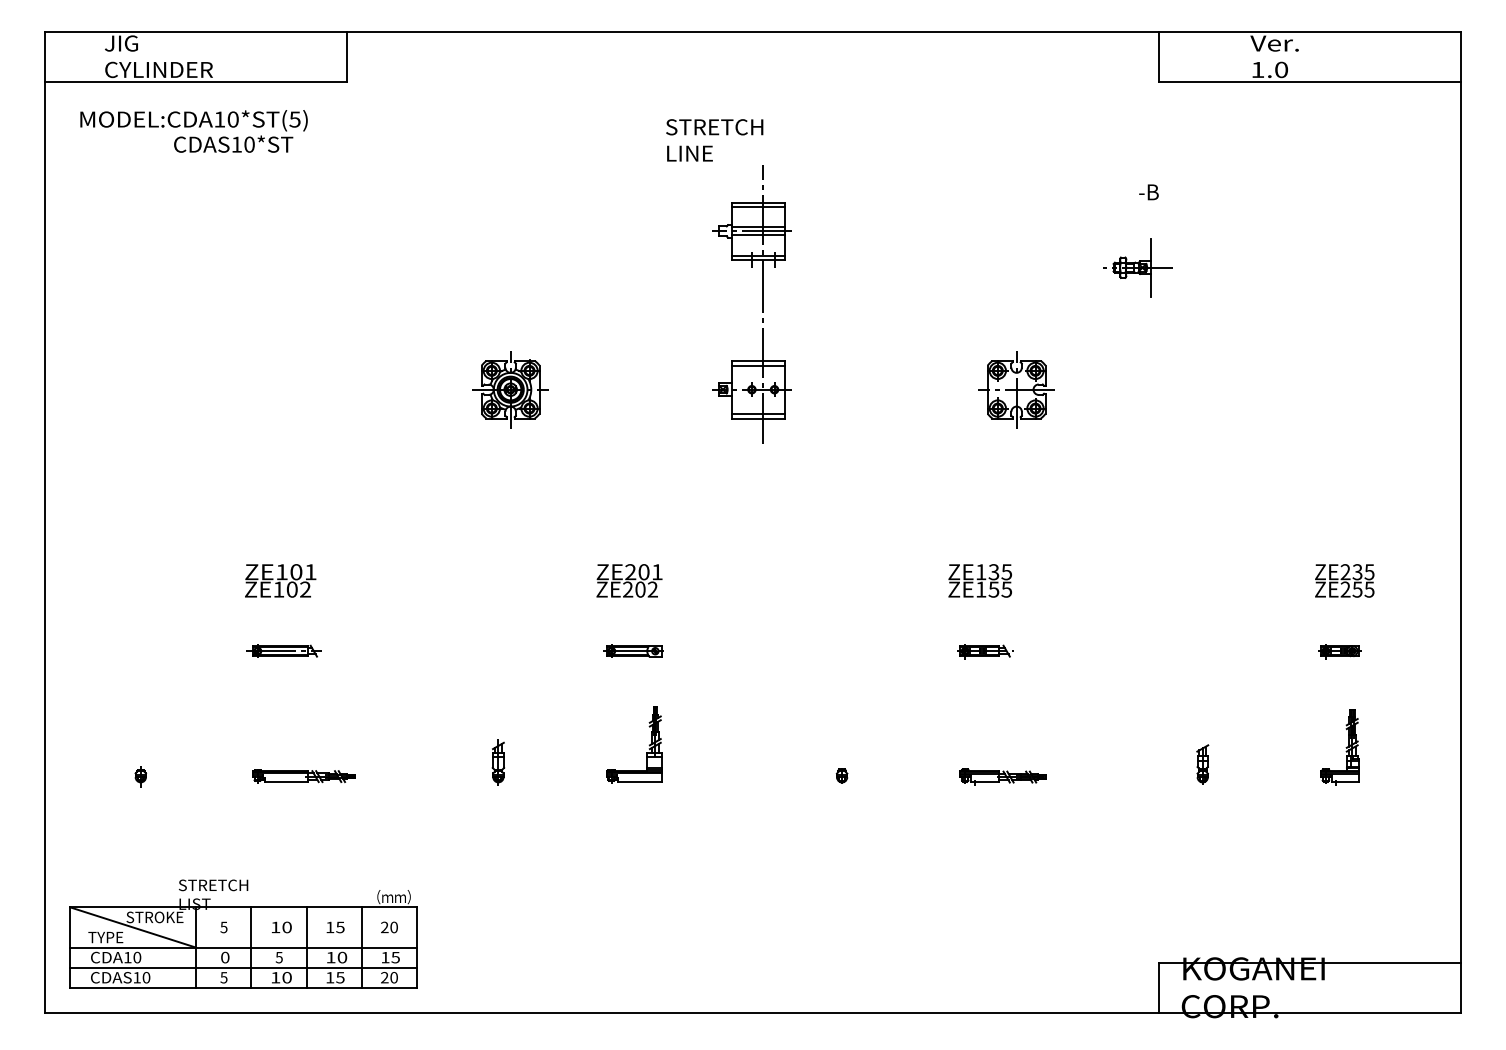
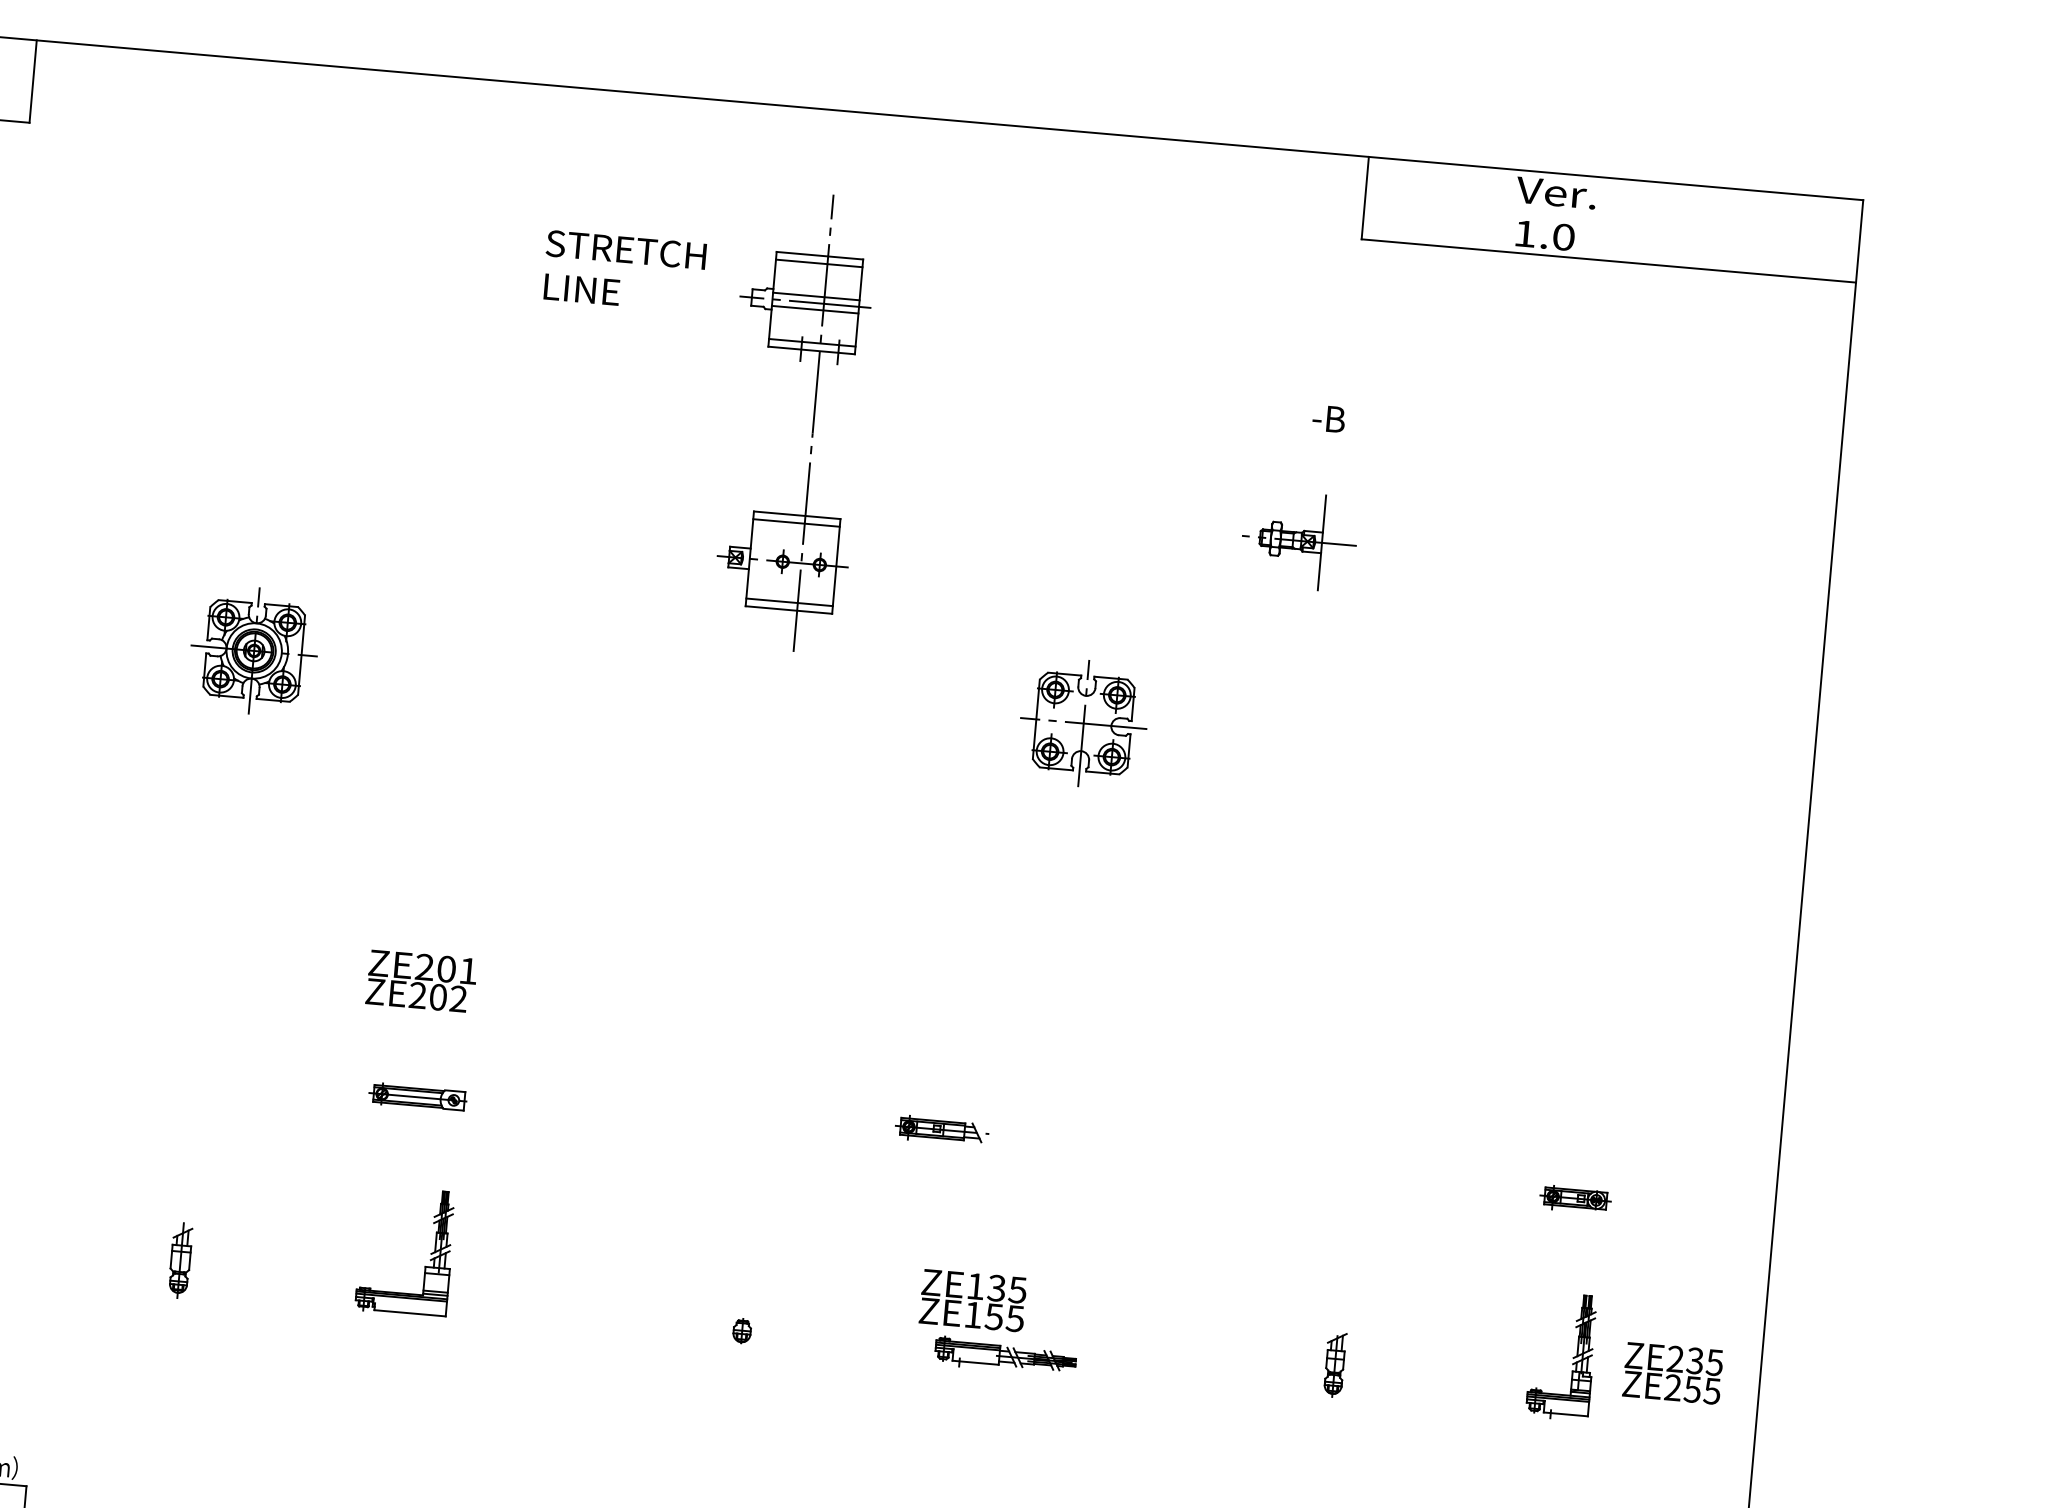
part: (762, 304) -> (812, 423), moved
text: (979, 580) -> (971, 1299), moved
text: (1344, 580) -> (1672, 1372), moved
part: (985, 651) -> (942, 1130), moved

